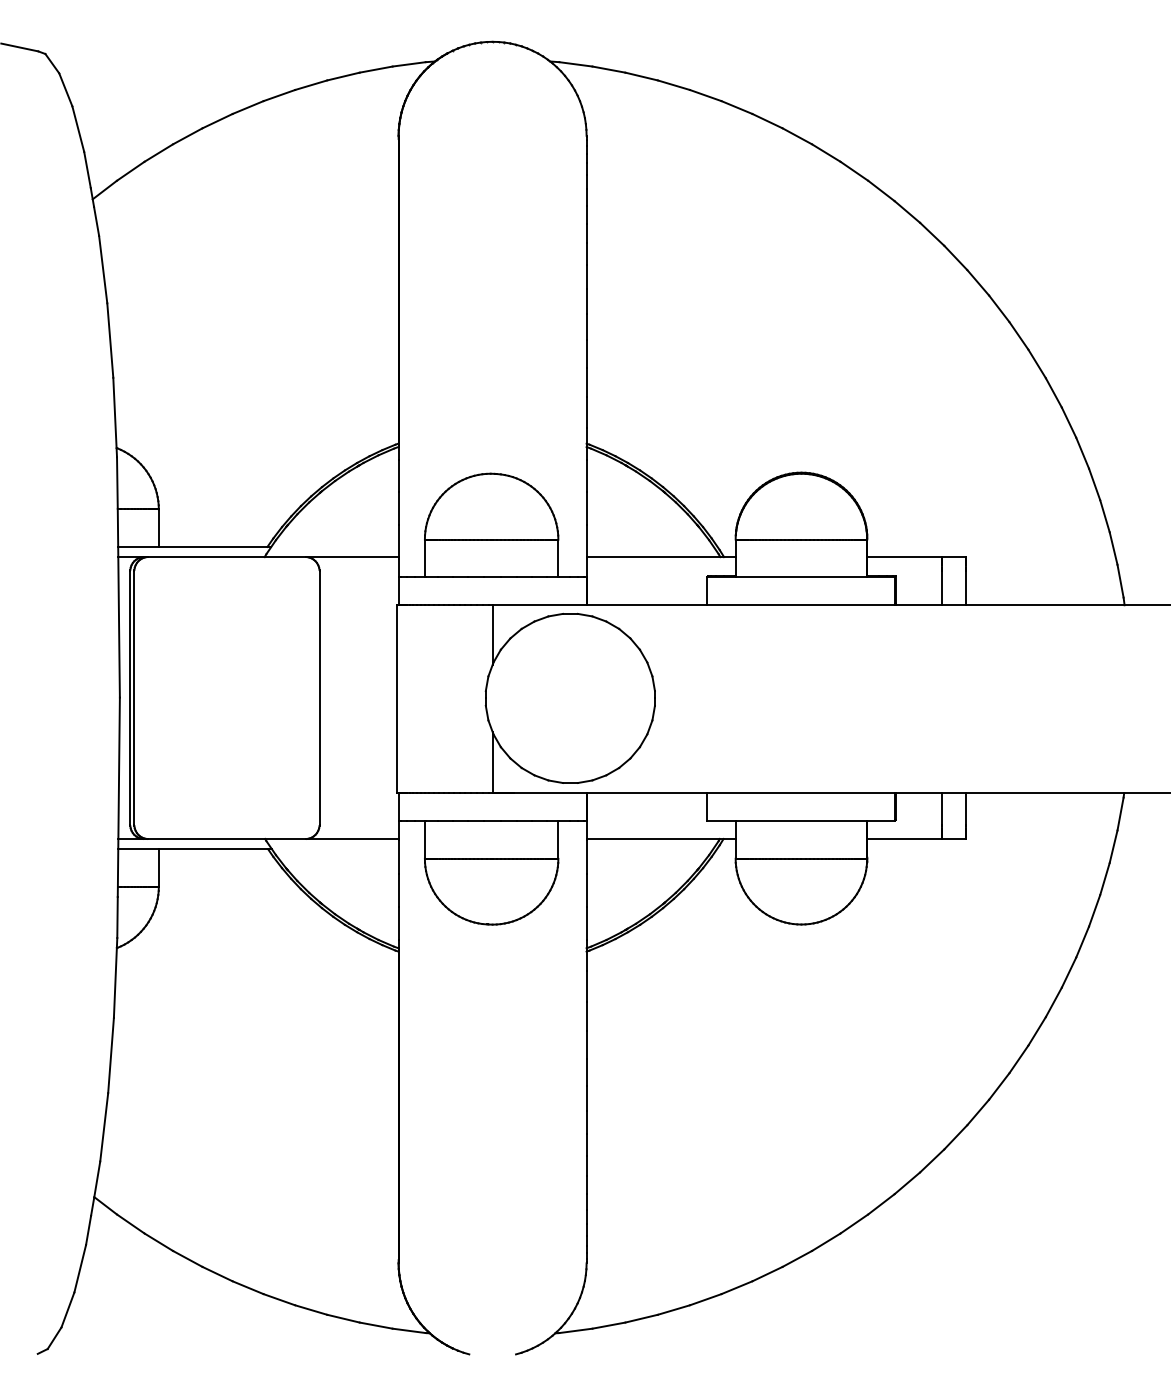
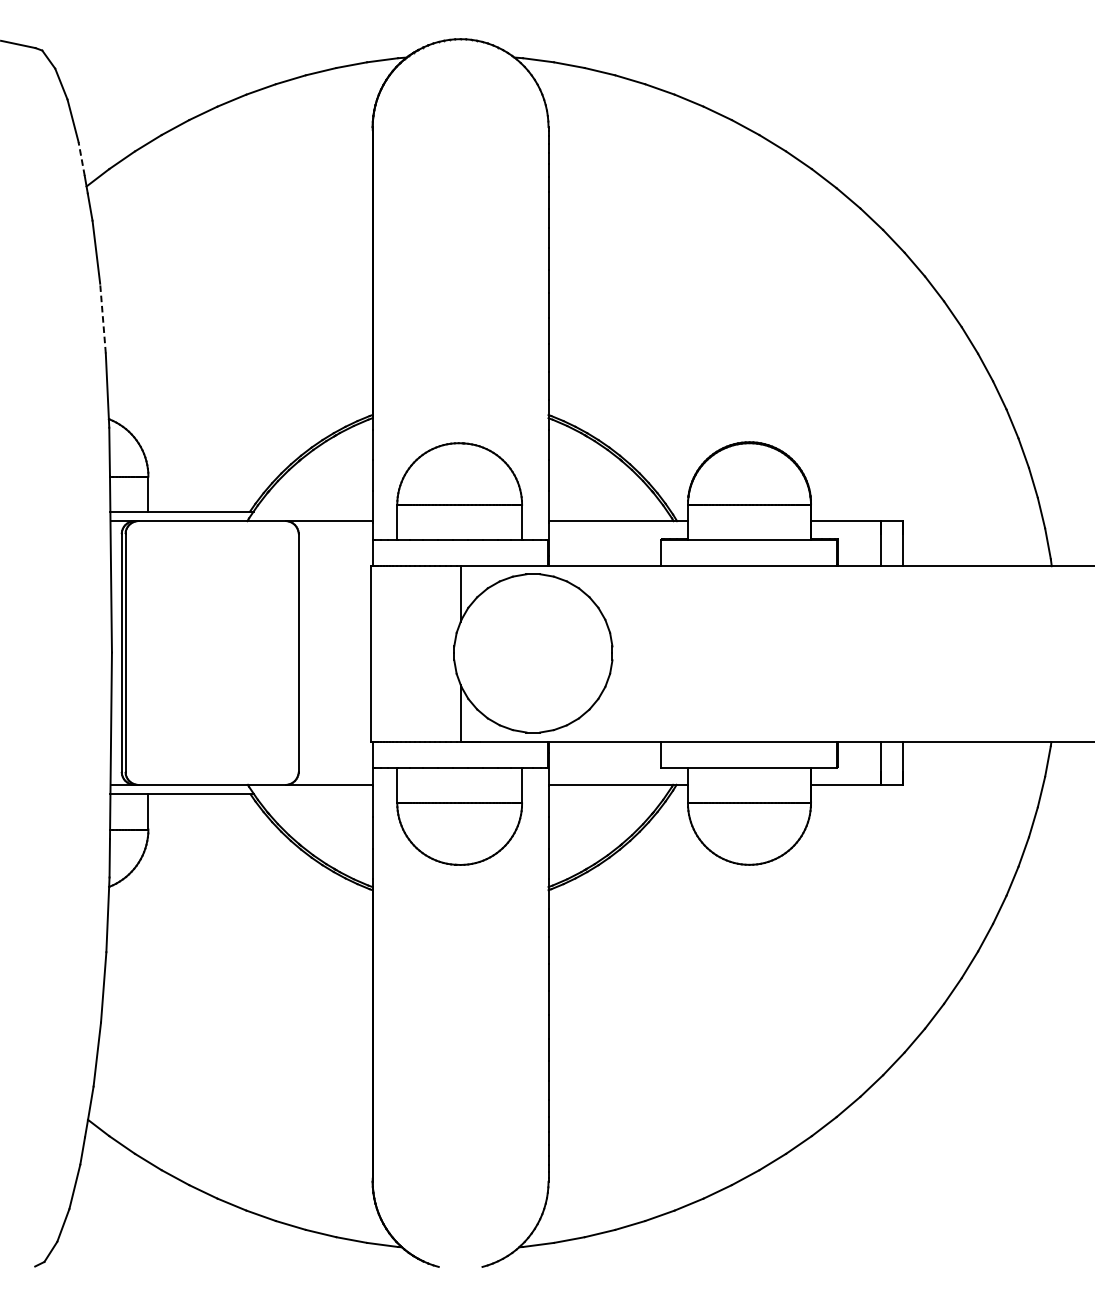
line: (87, 169) -> (81, 158), solid -> dashed
line: (110, 340) -> (103, 318), solid -> dashed

